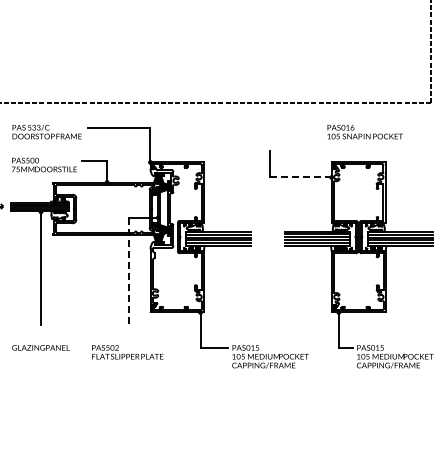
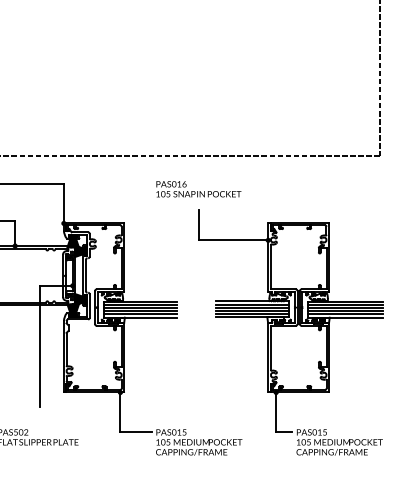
text: (364, 131) -> (198, 188), moved
line: (301, 177) -> (234, 240), dashed -> solid
line: (129, 271) -> (40, 346), dashed -> solid

